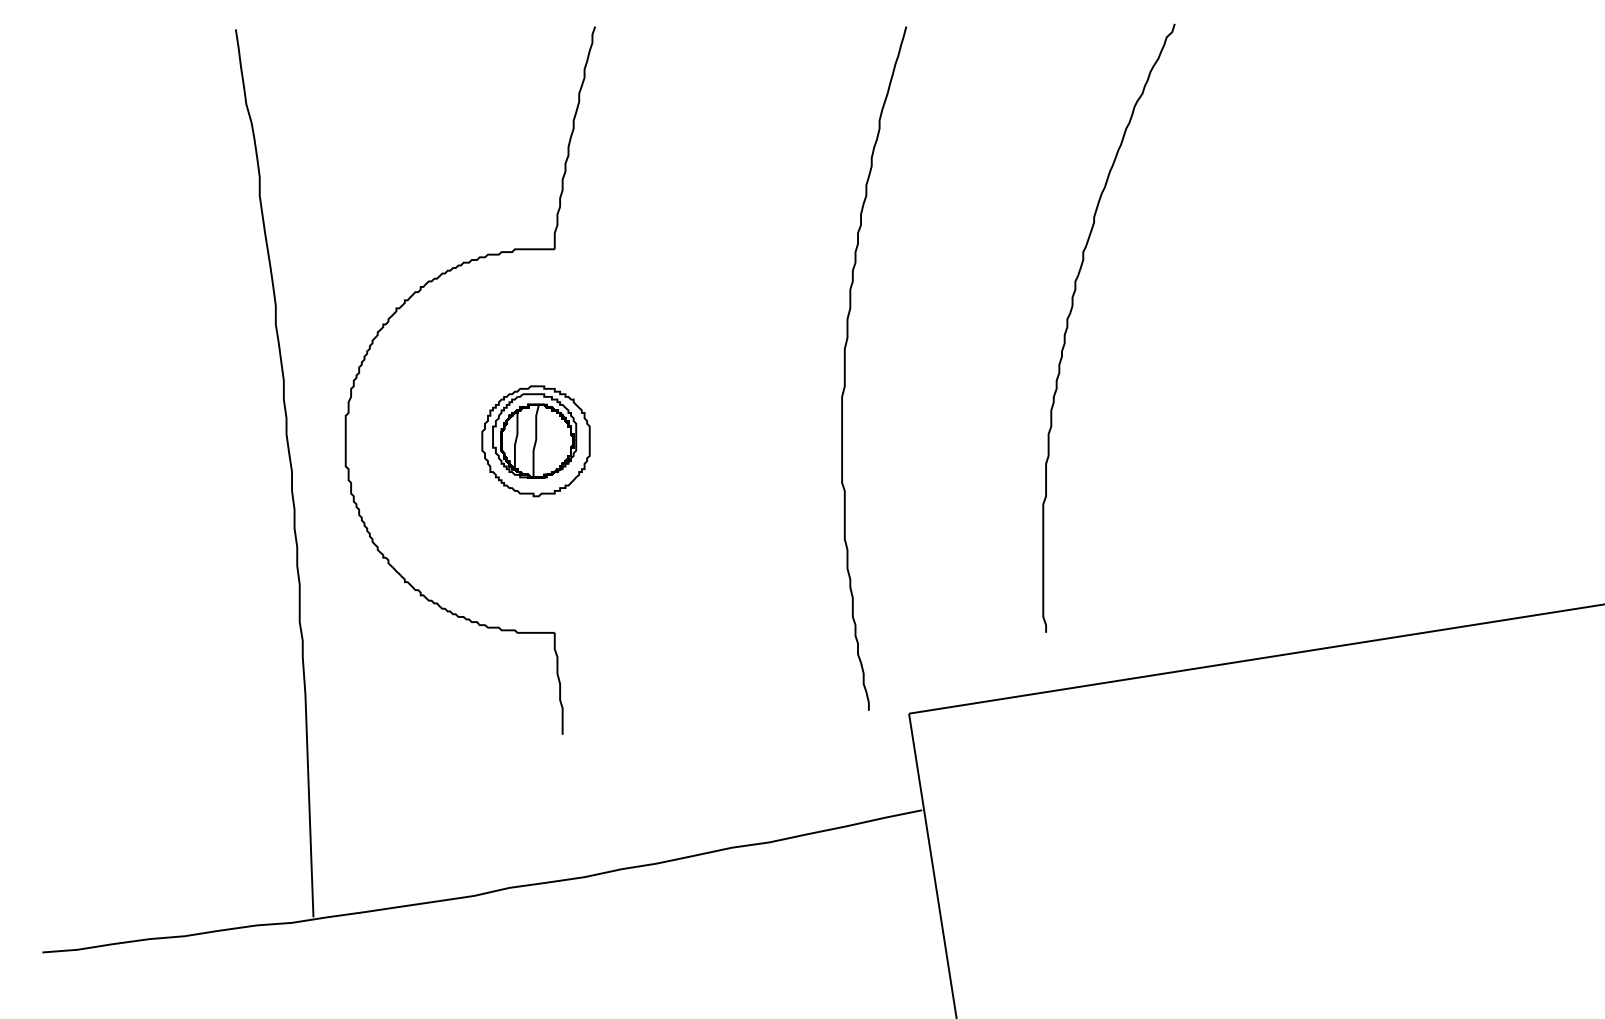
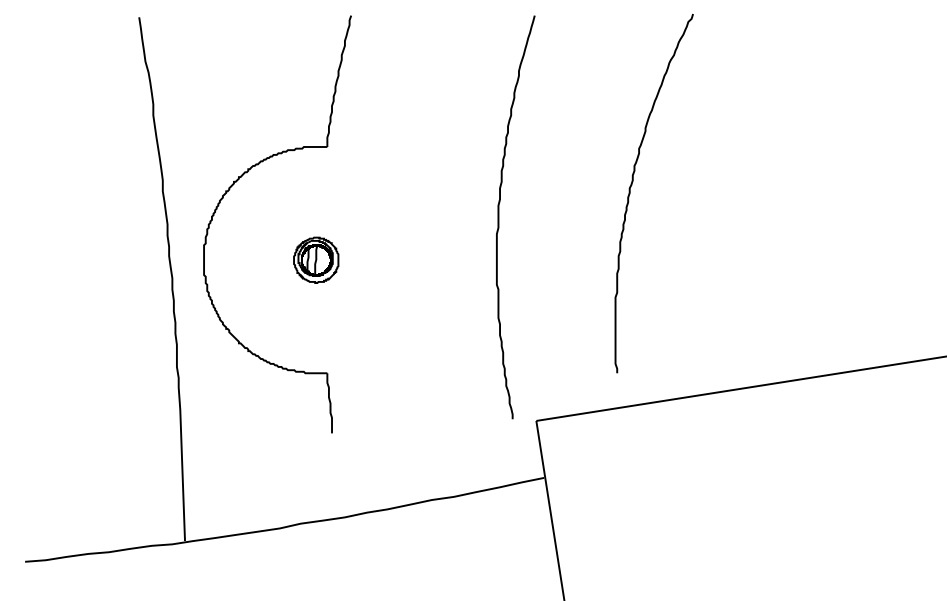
part: (534, 441) -> (315, 260), size x0.7

